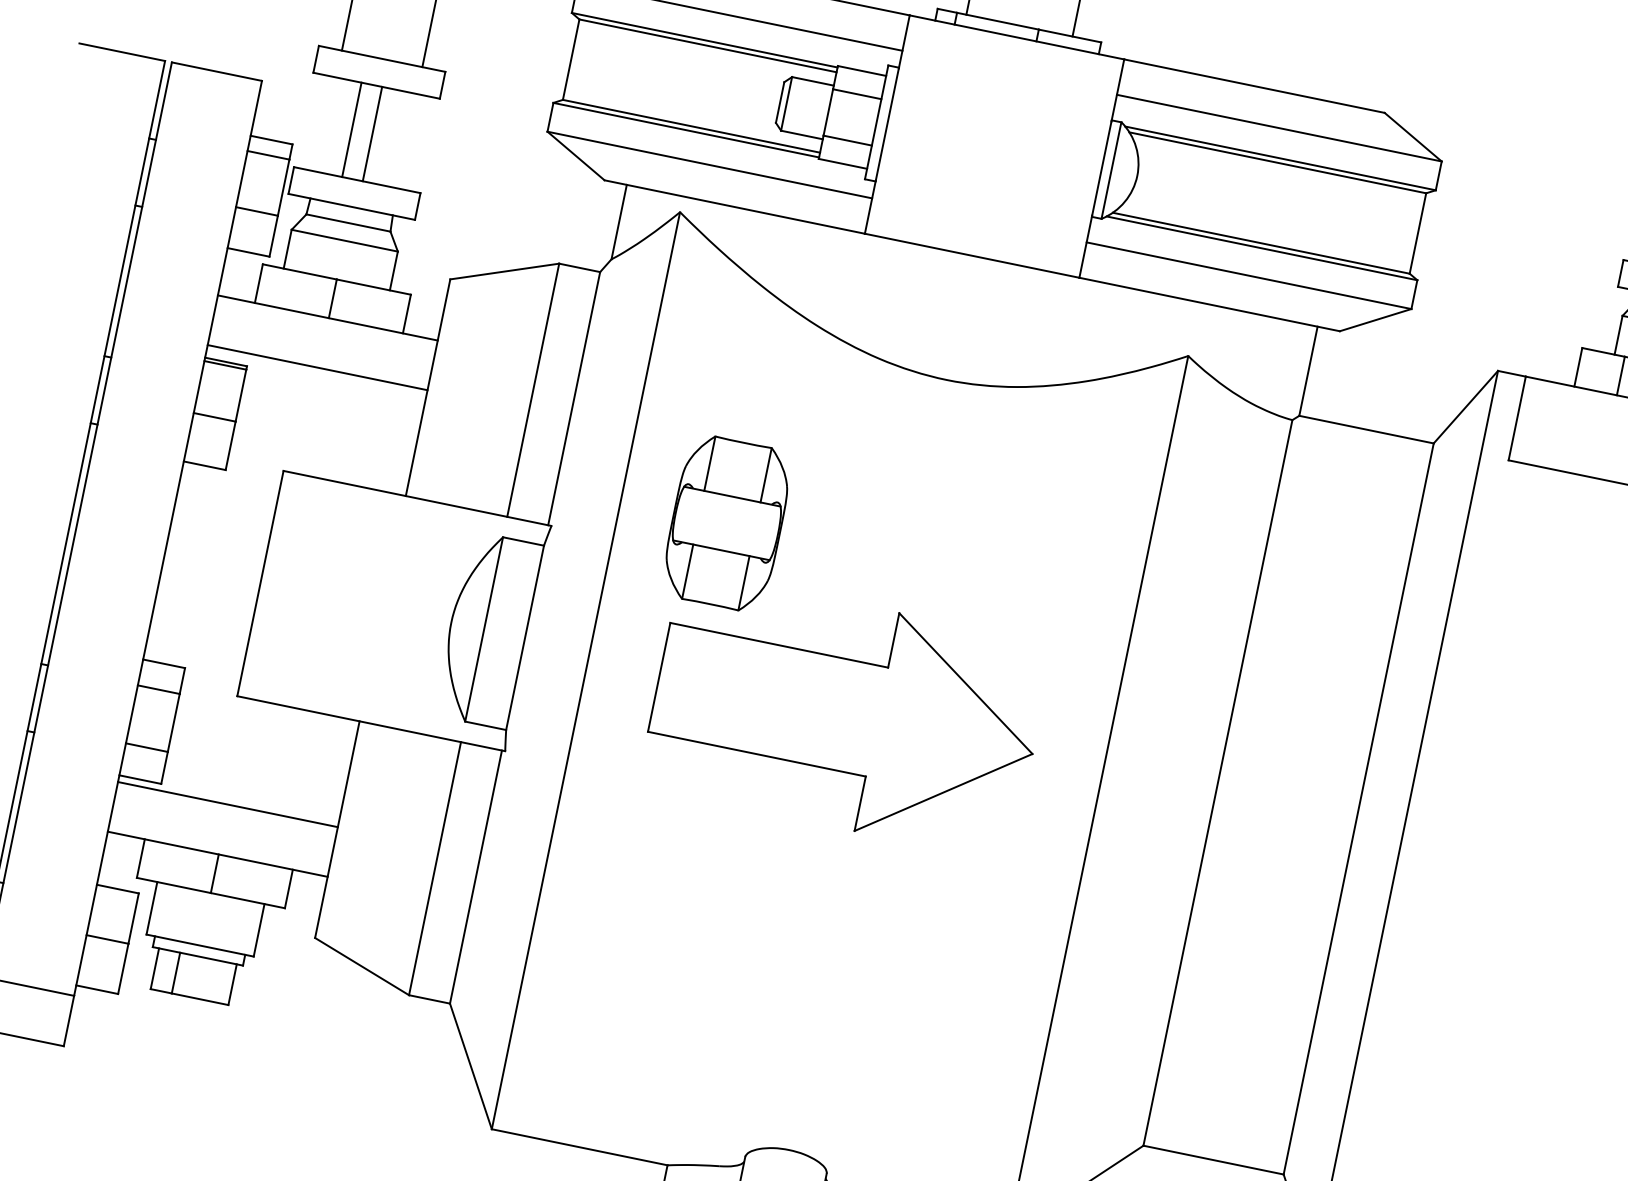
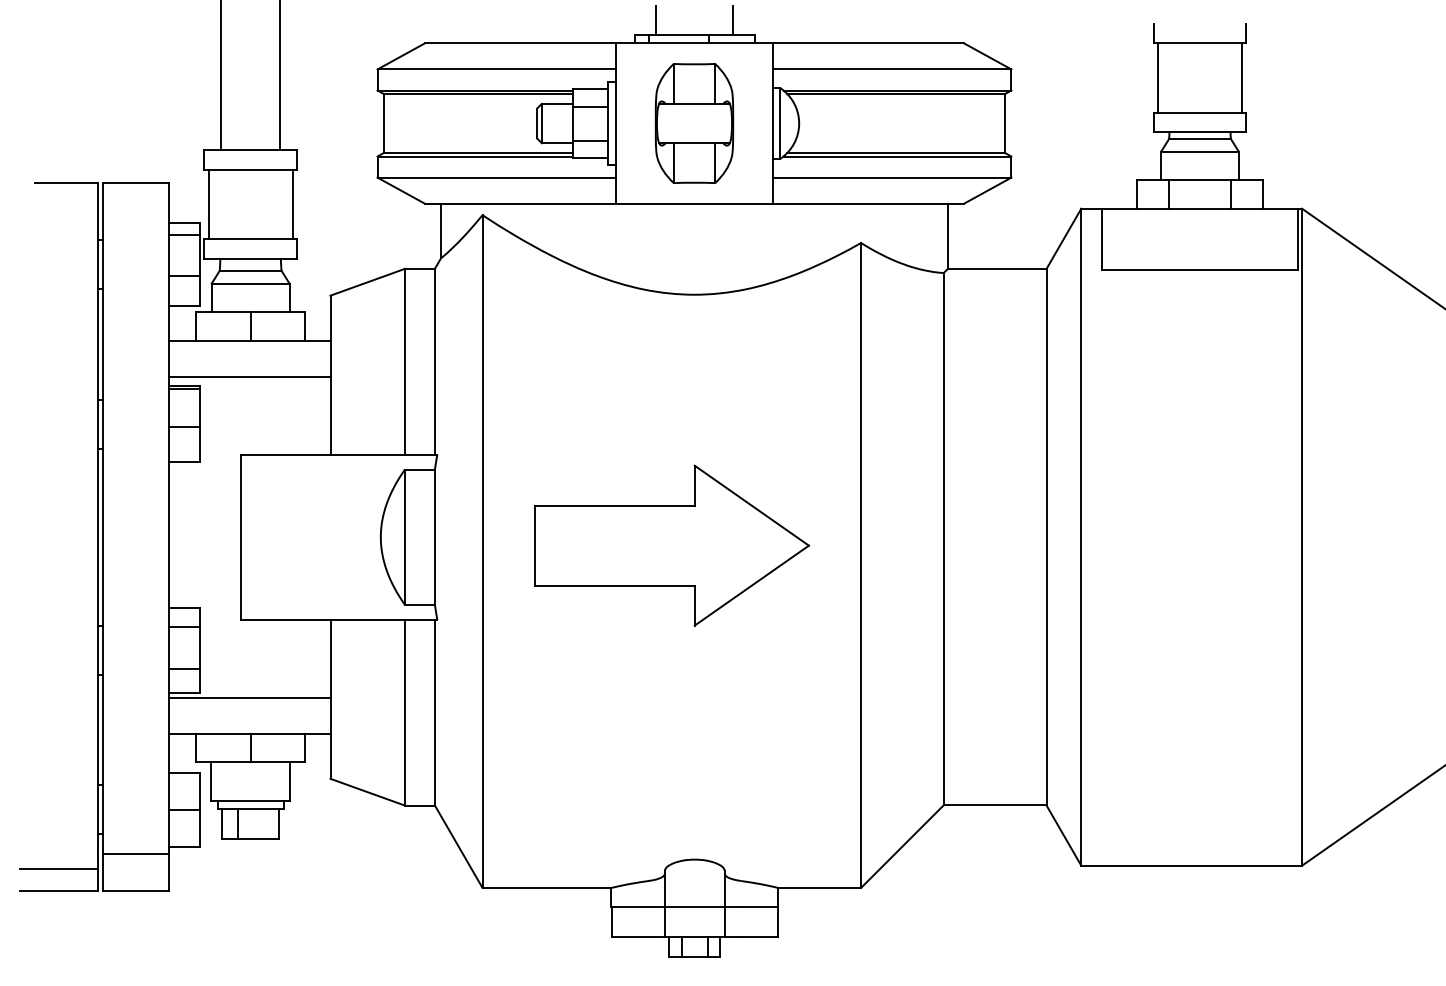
line: (351, 129) -> (208, 204), moved
line: (372, 133) -> (292, 204), moved
part: (726, 523) -> (694, 123), moved

